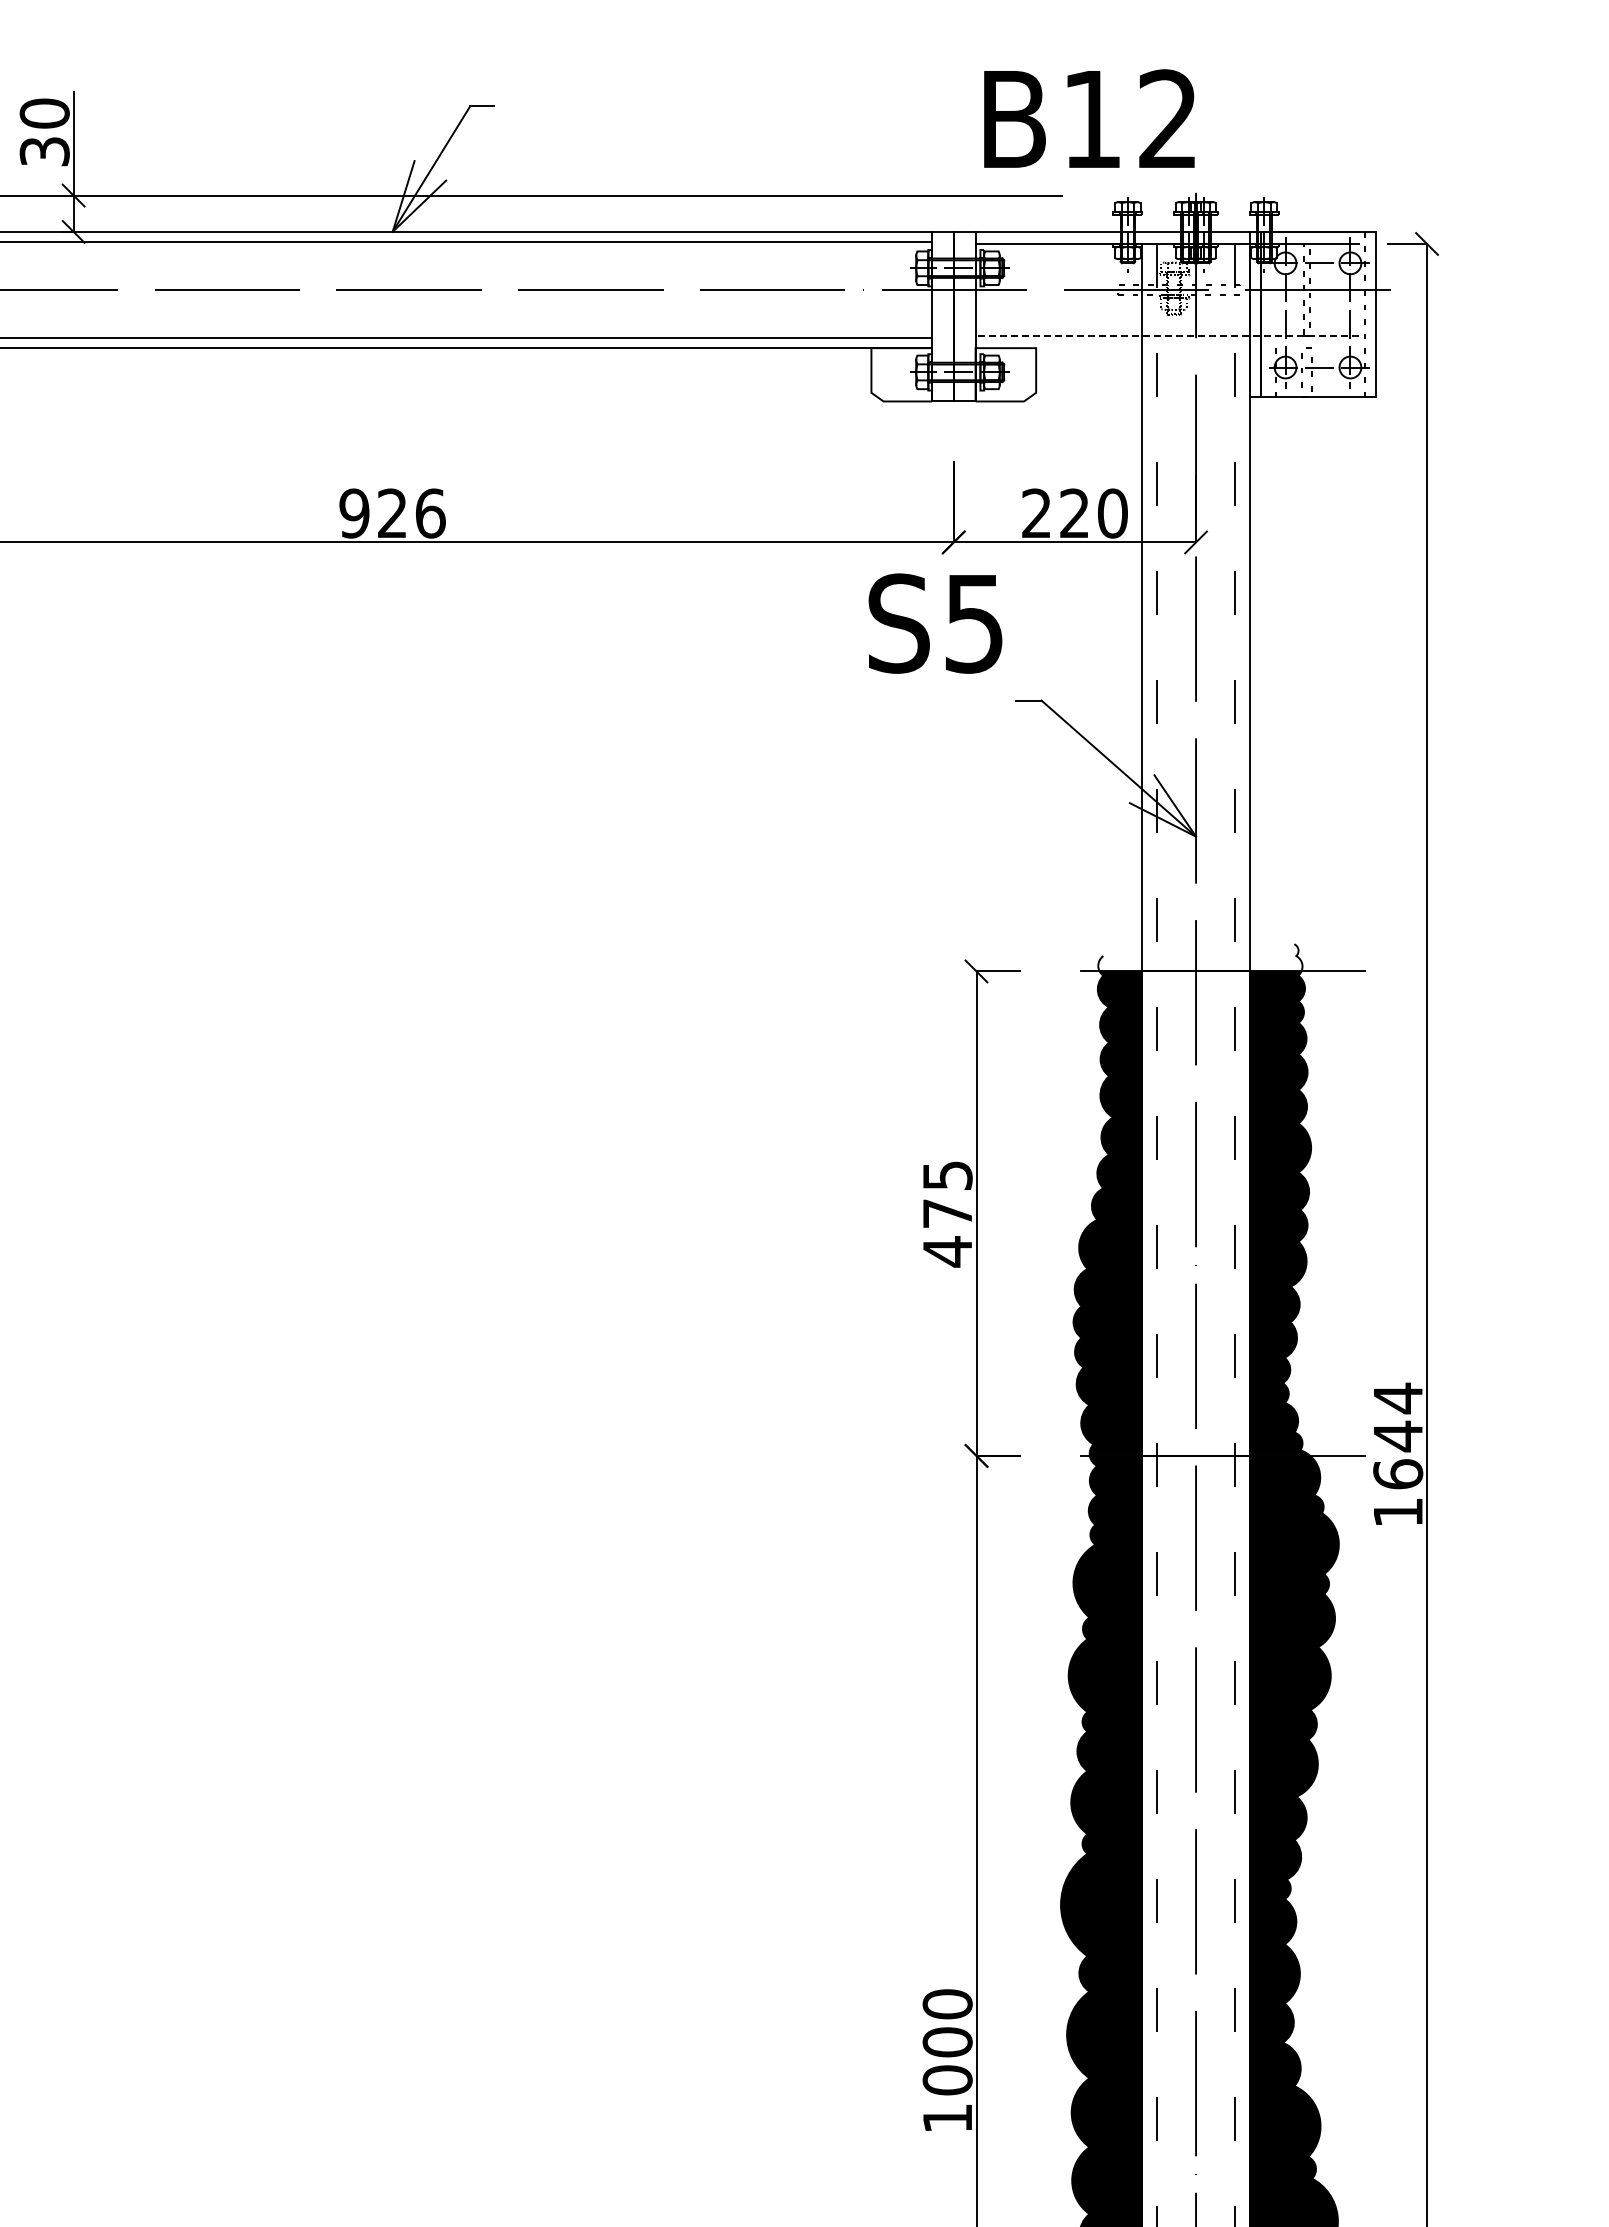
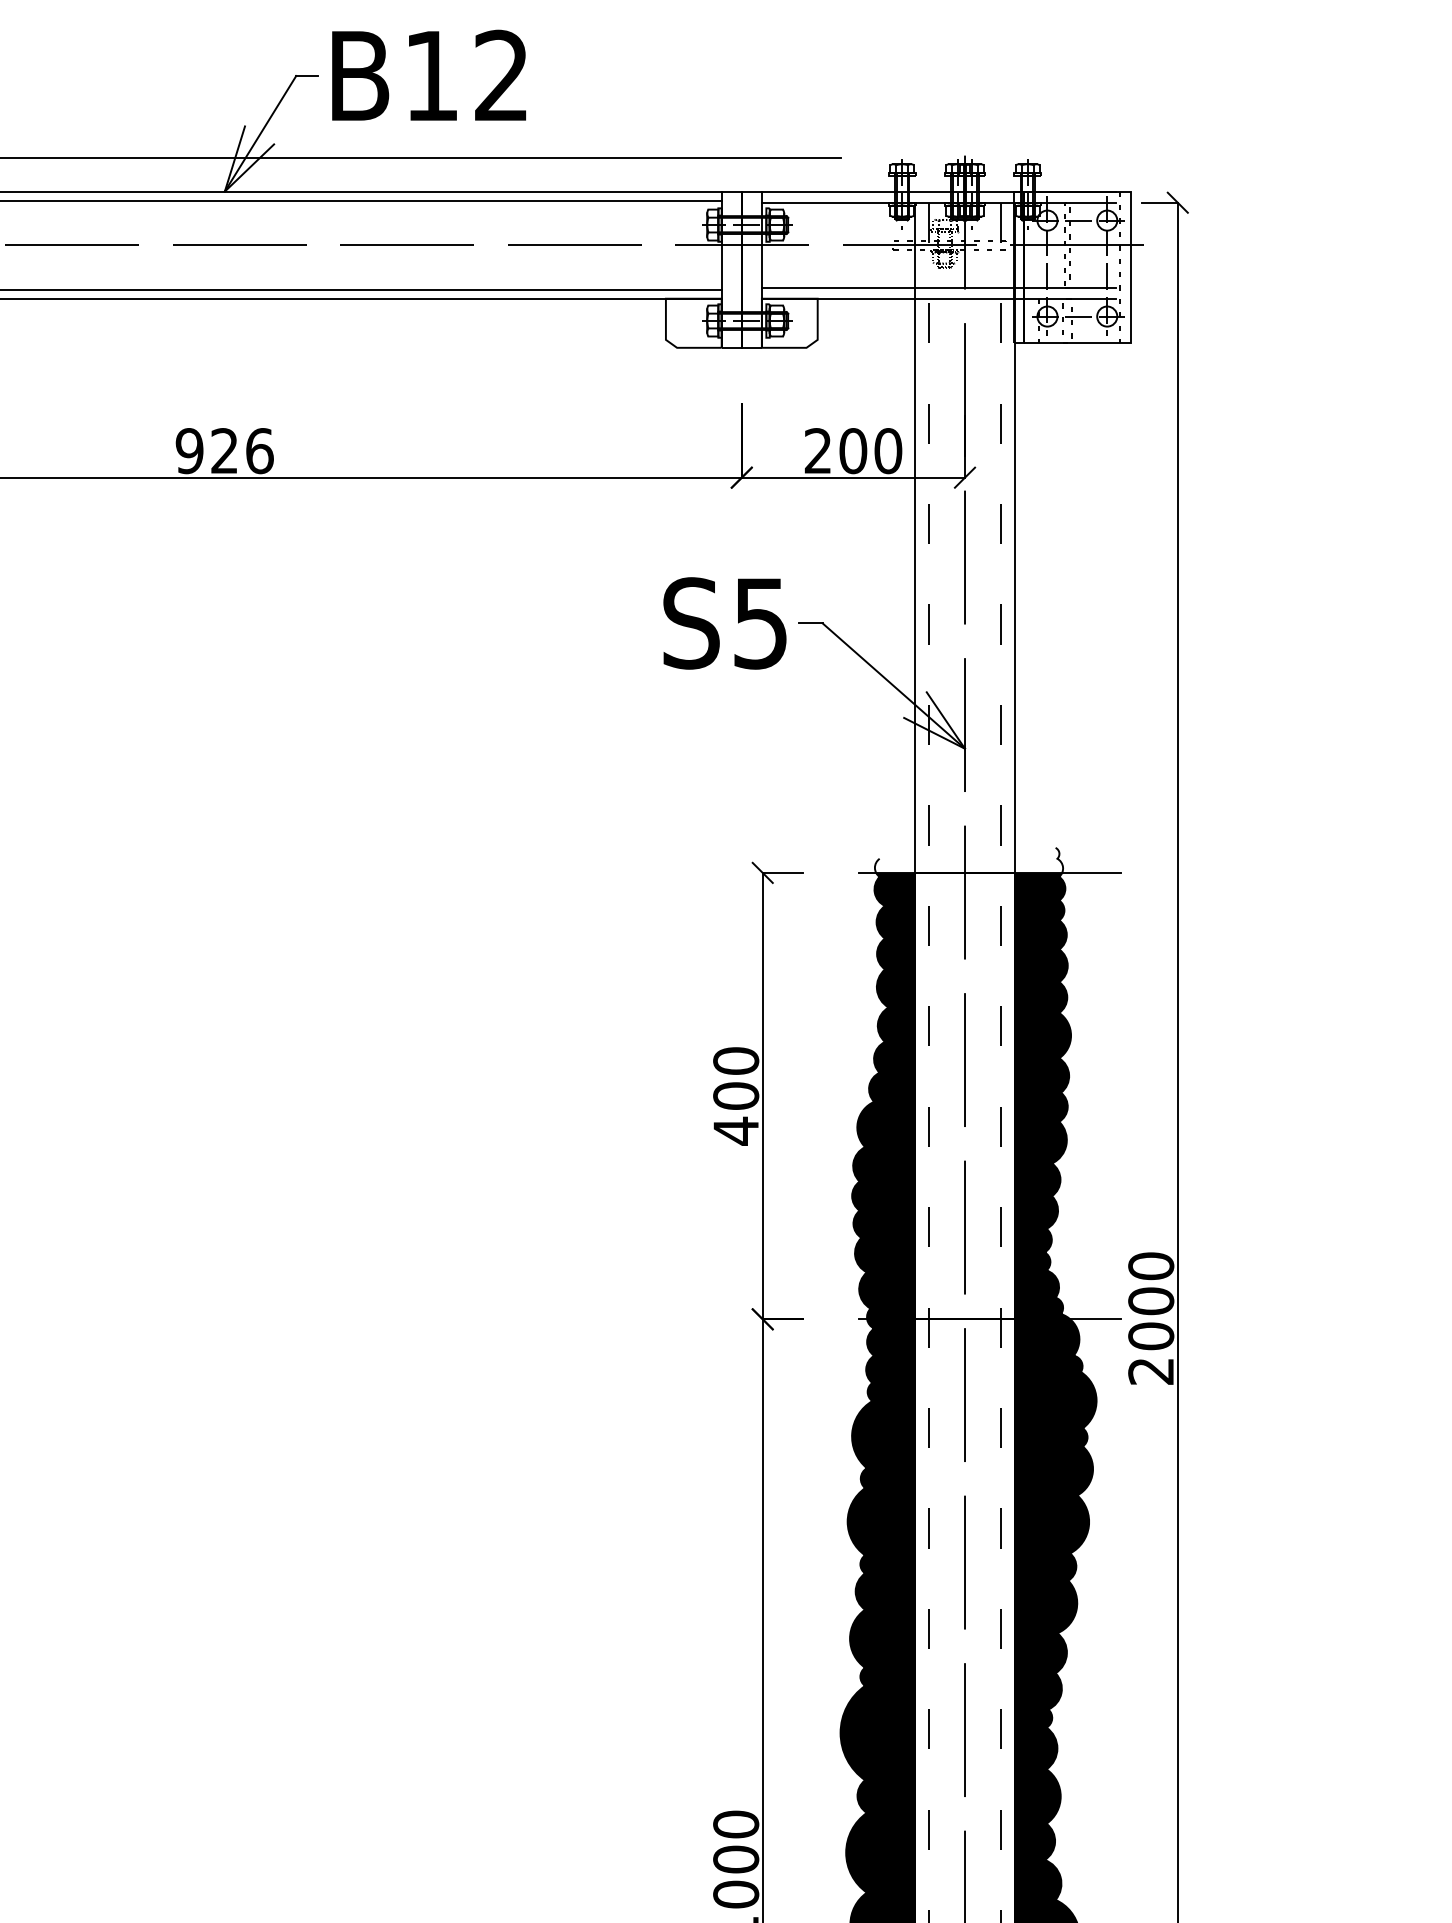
text: (1089, 118) -> (429, 75), moved
line: (1167, 336) -> (938, 287), dashed -> solid
line: (1167, 348) -> (938, 299), added
text: (1074, 513) -> (853, 451), 220 -> 200
text: (935, 623) -> (724, 623), moved
text: (947, 1194) -> (736, 1078), 475 -> 400
text: (1398, 1454) -> (1151, 1317), 1644 -> 2000

